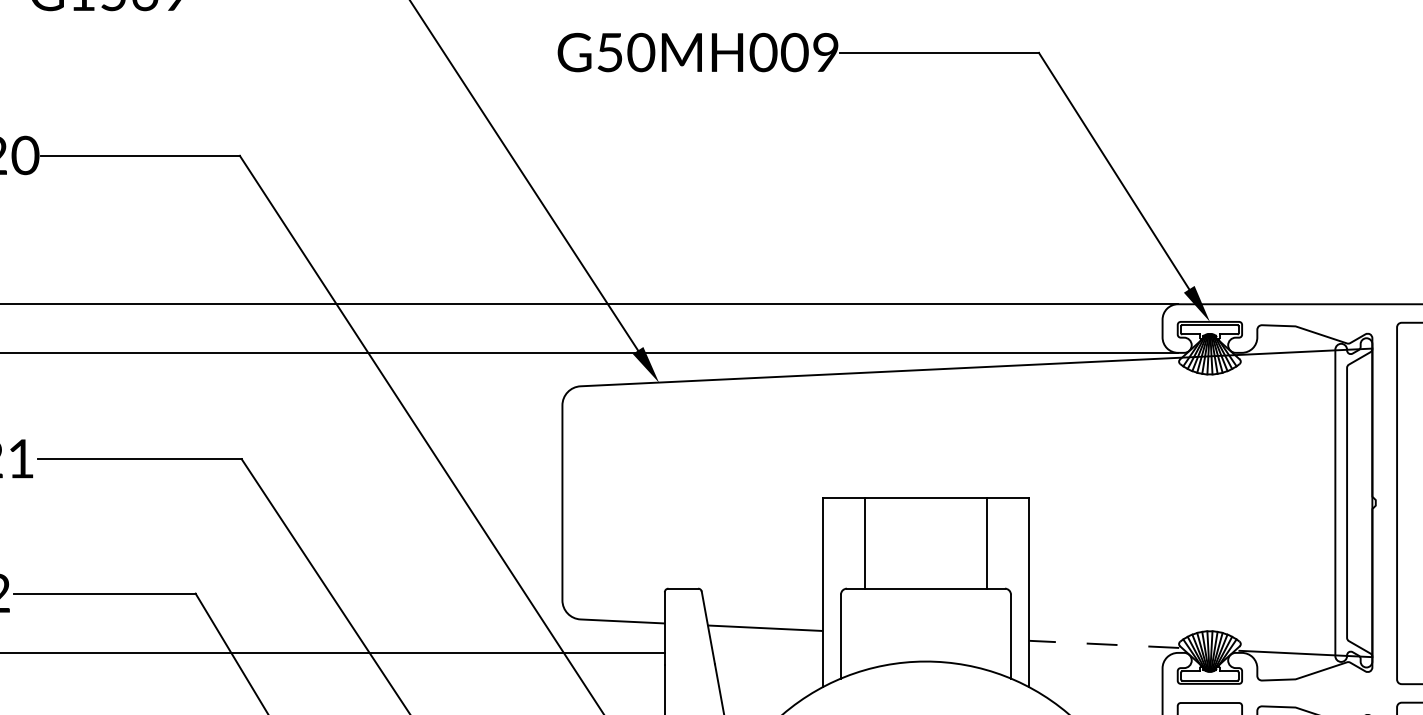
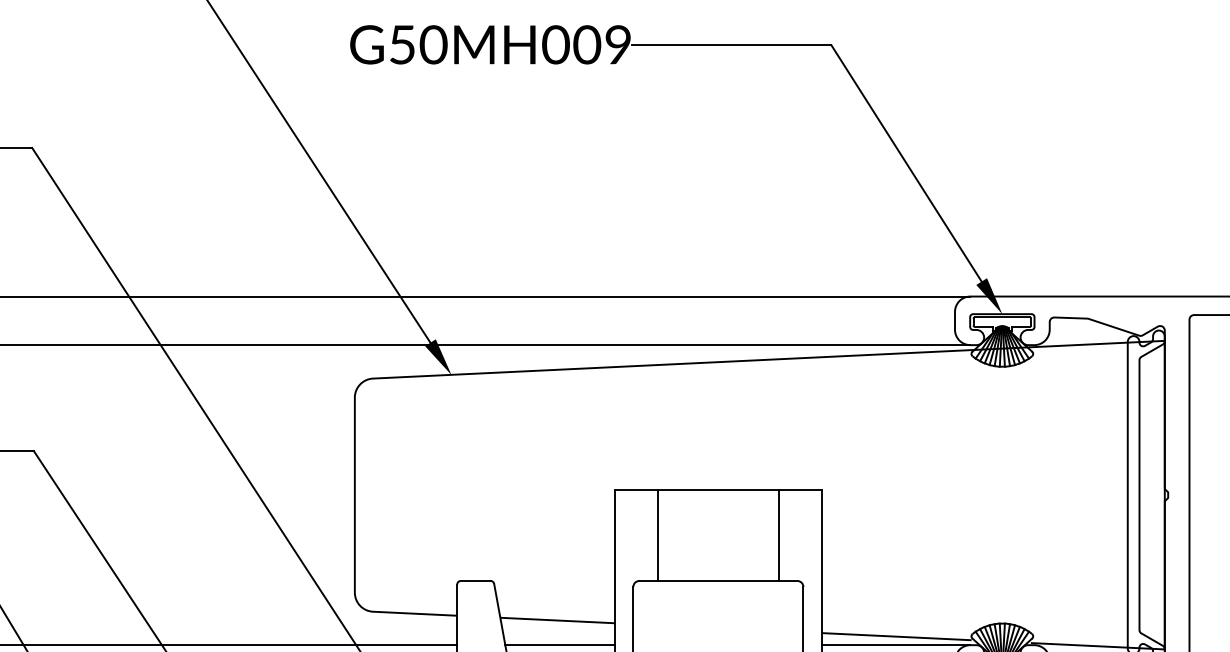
line: (1103, 644) -> (895, 636), dashed -> solid
line: (767, 652) -> (559, 644), added
line: (1103, 652) -> (895, 644), added

